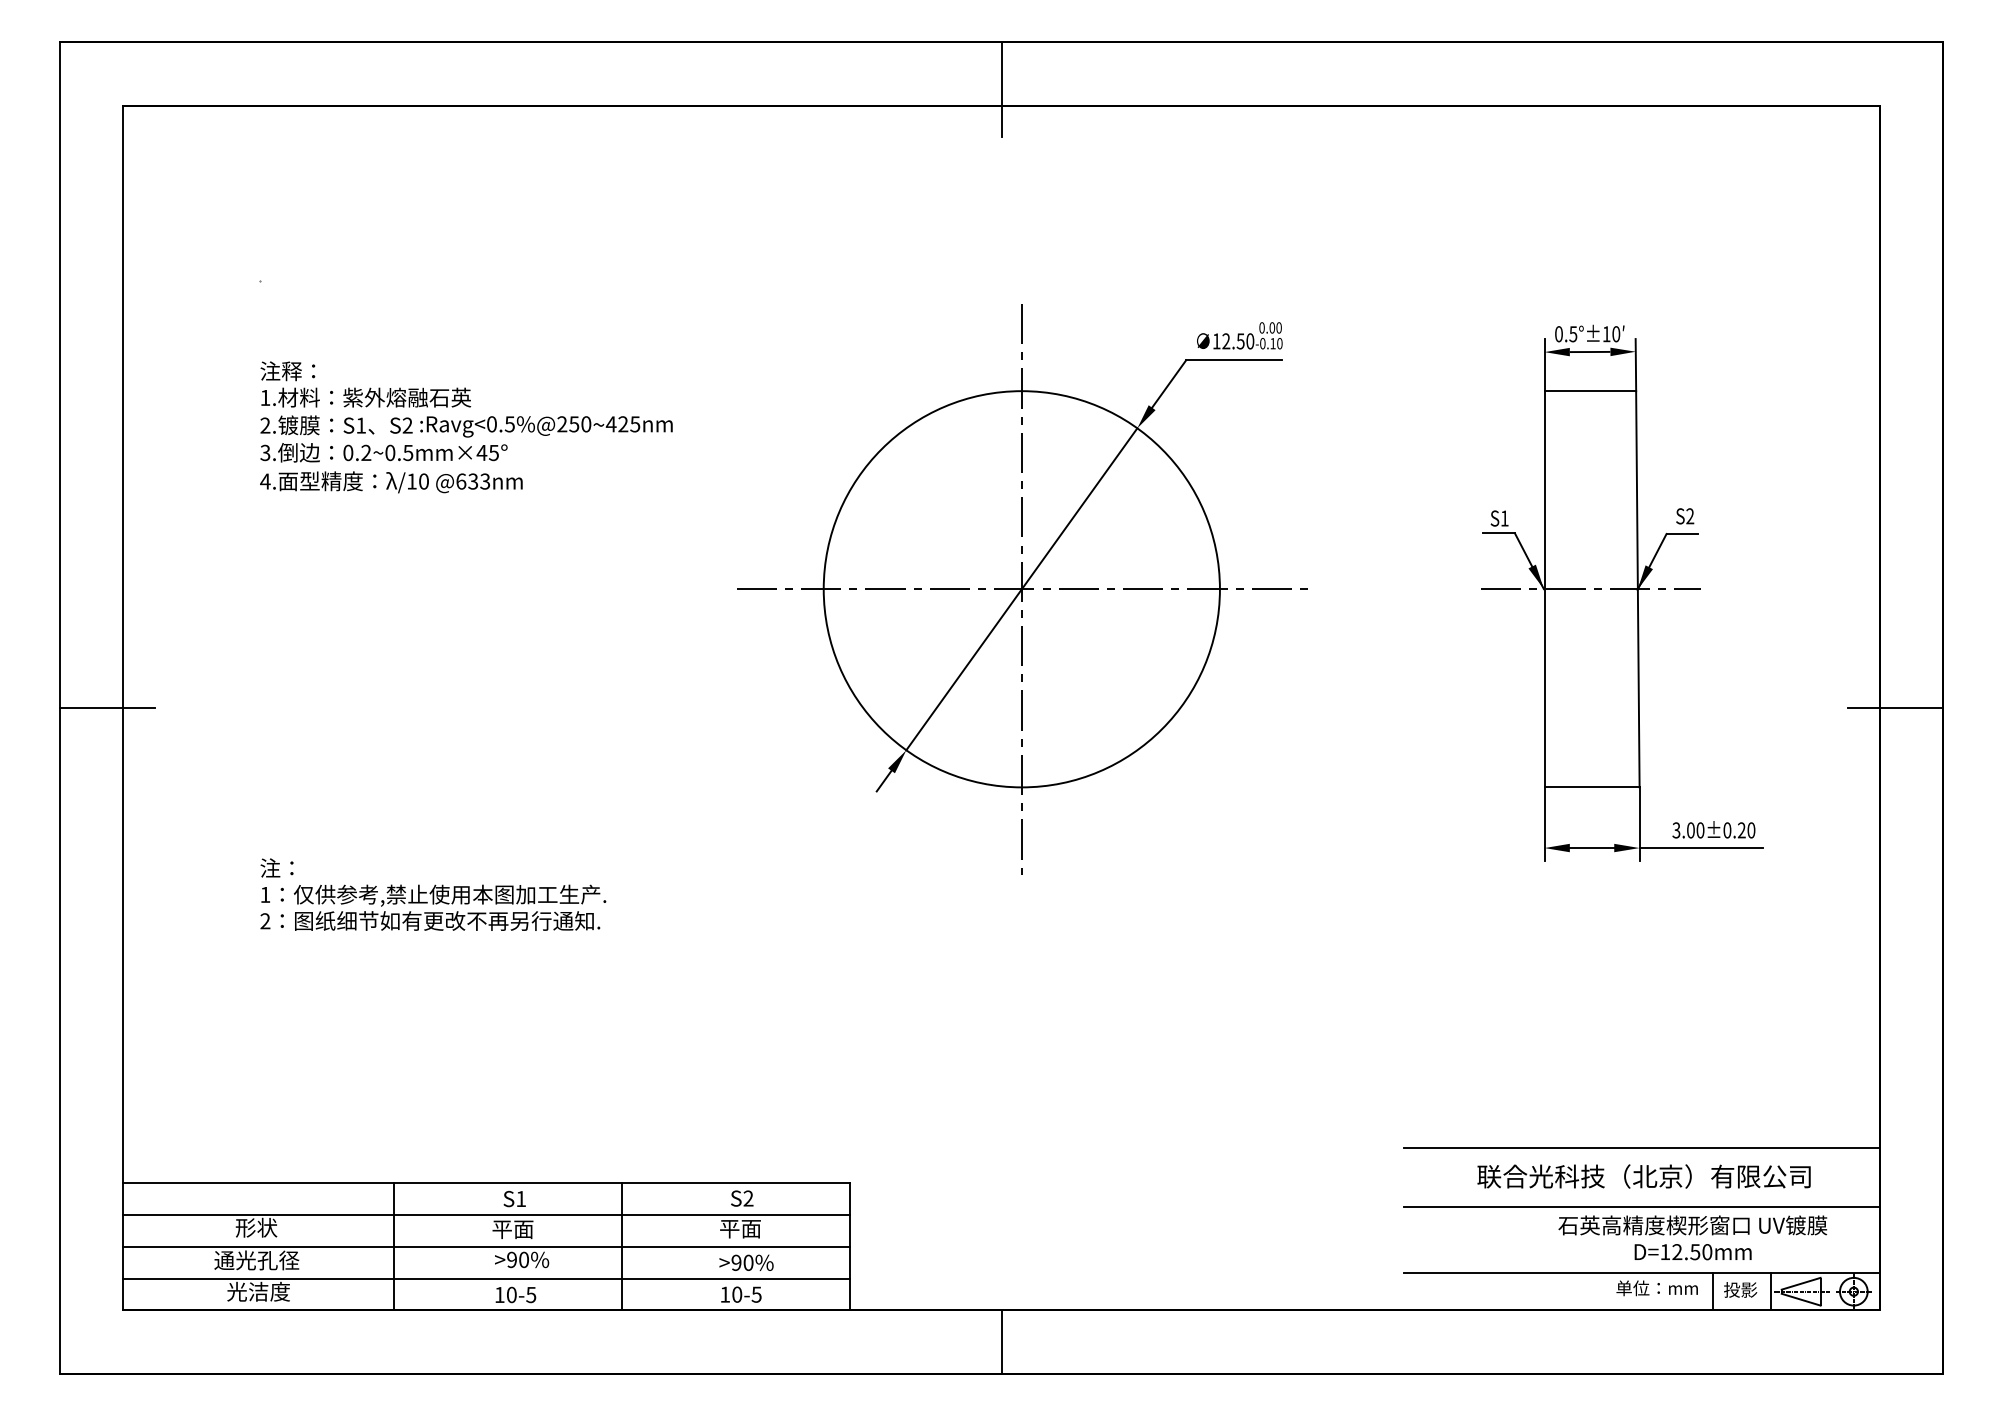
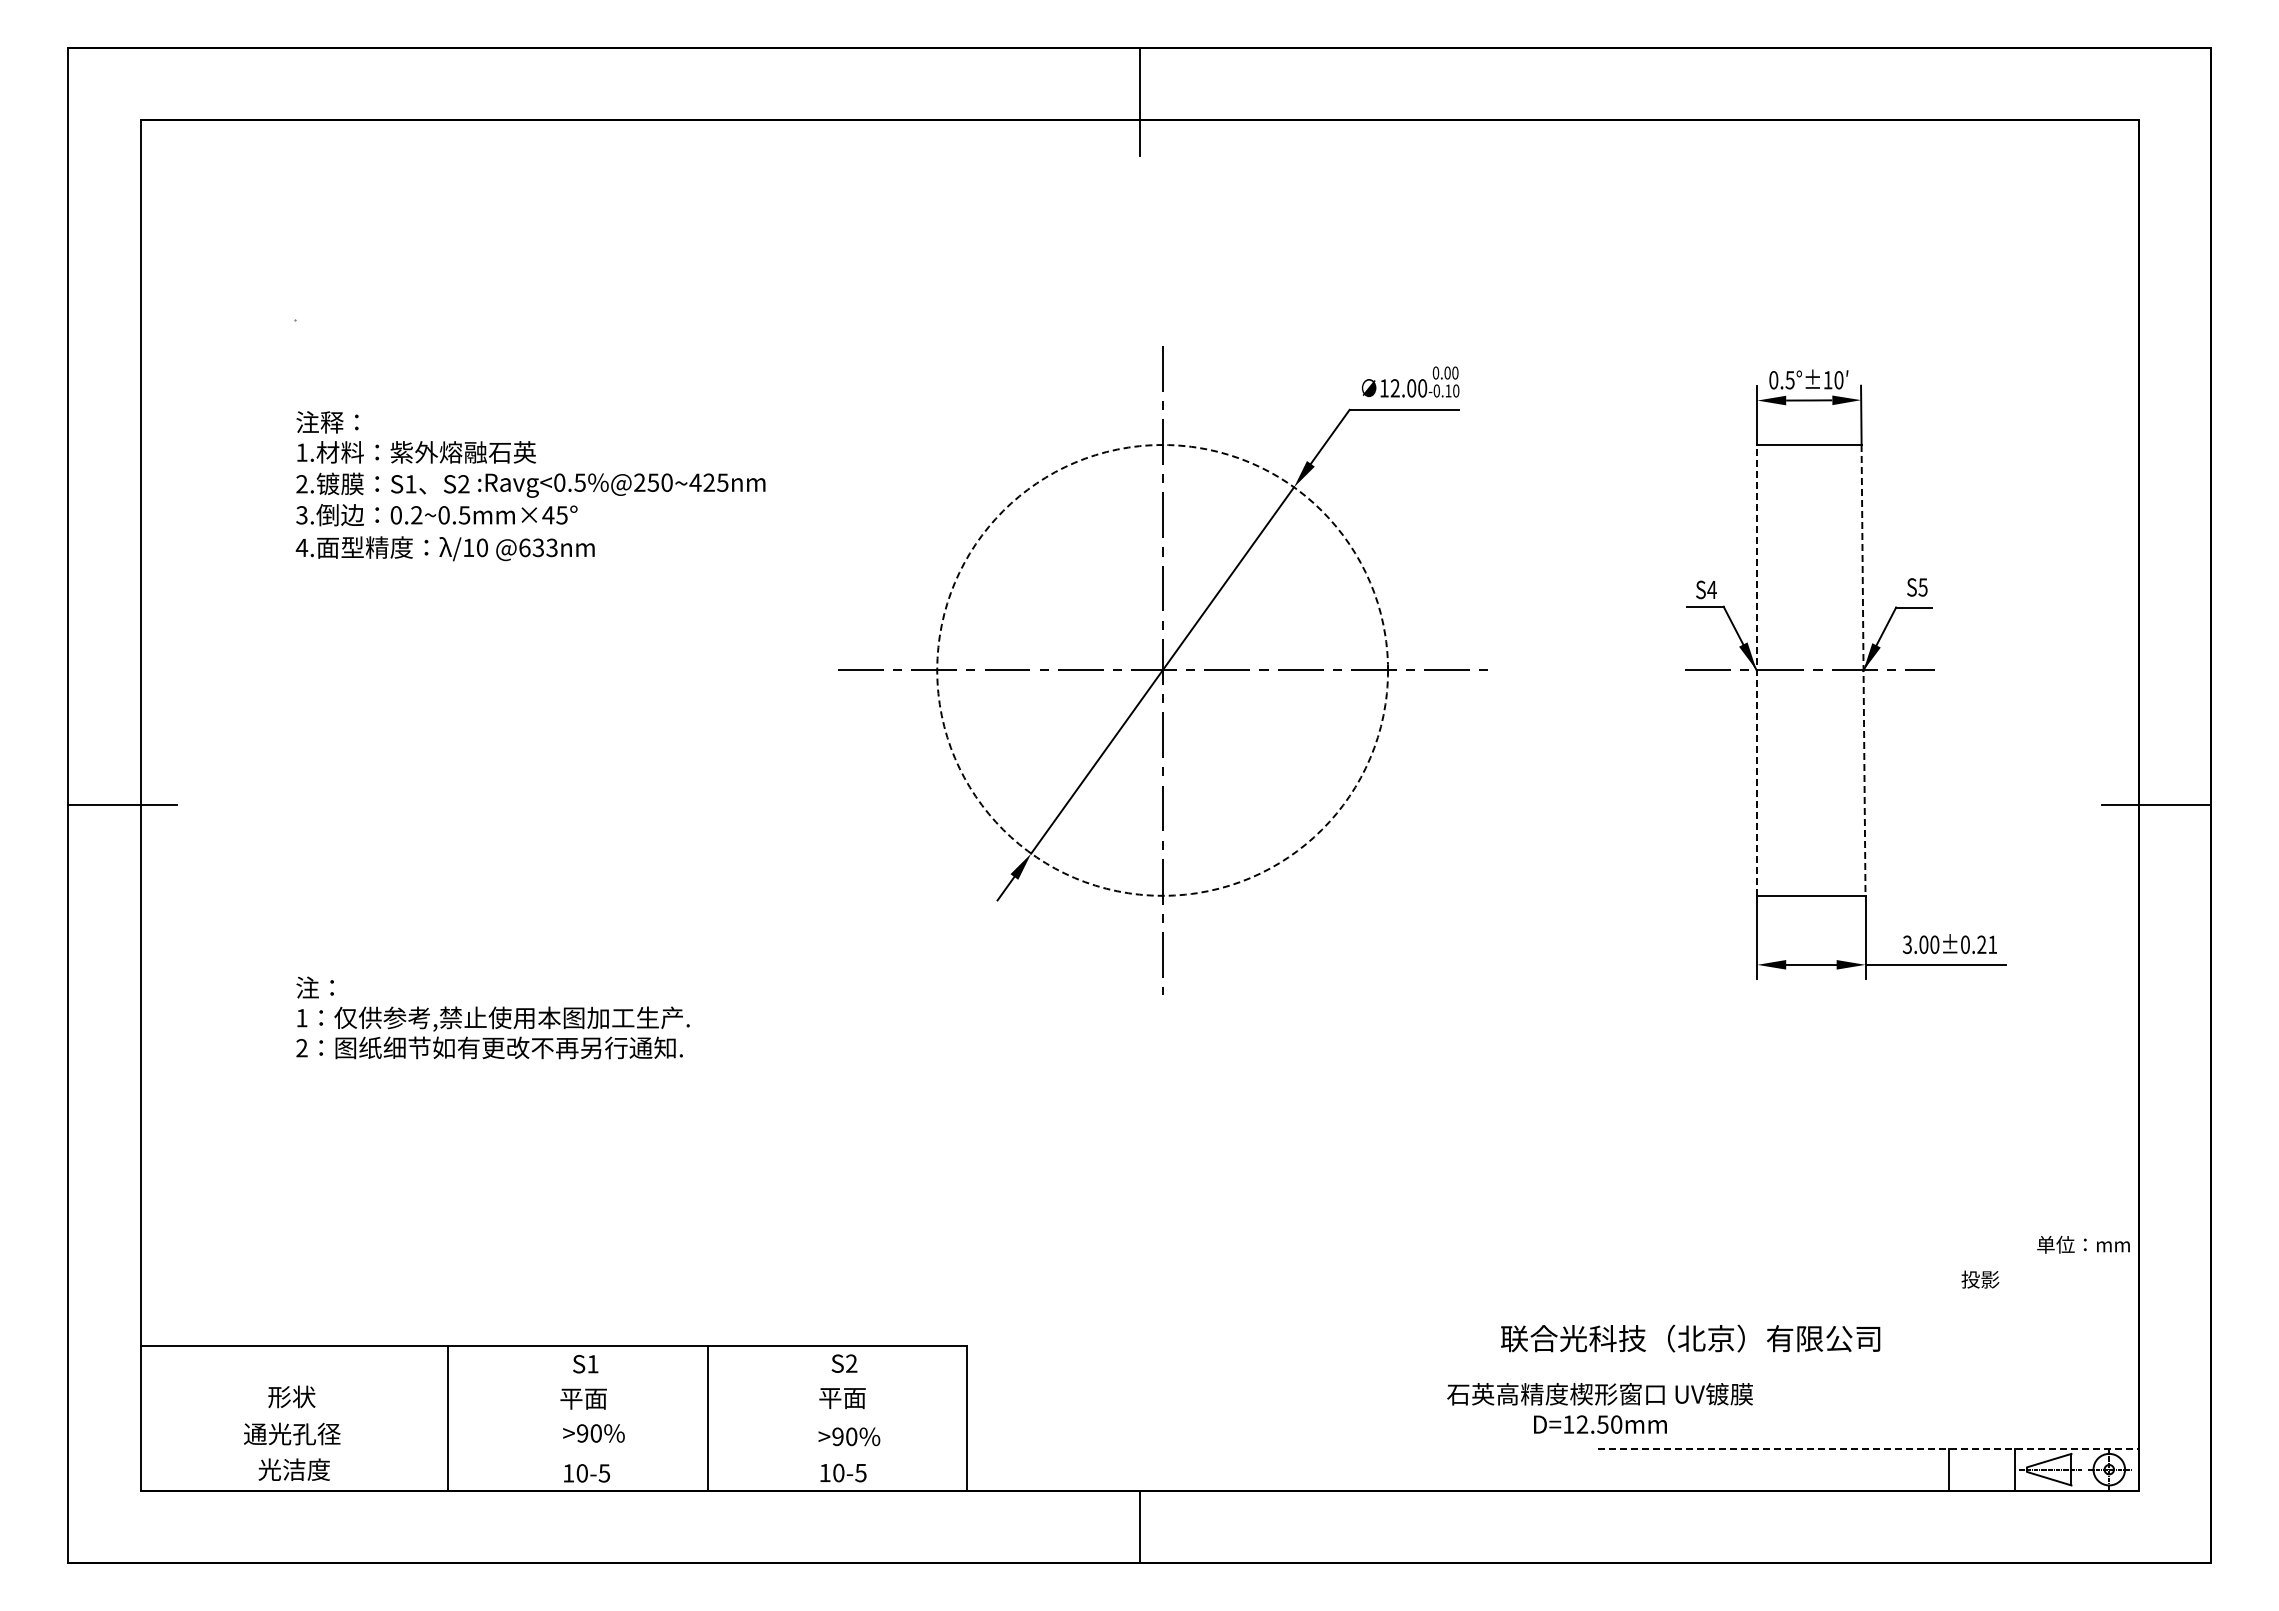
text: (1240, 341) -> (1411, 388), 12.50 -> 12.00
text: (1689, 516) -> (1922, 587), S2 -> S5
text: (1504, 518) -> (1711, 589), S1 -> S4
line: (1544, 588) -> (1757, 669), solid -> dashed
circle: (1021, 589) -> (1162, 670), solid -> dashed
line: (1637, 589) -> (1863, 670), solid -> dashed
text: (1751, 830) -> (1992, 944), 3.00±0.20 -> 3.00±0.21
line: (1641, 1147) -> (1867, 1305), removed
text: (1643, 1176) -> (1690, 1338), moved
line: (1641, 1206) -> (1867, 1372), removed
line: (486, 1215) -> (553, 1382), removed
text: (1692, 1237) -> (1599, 1408), moved
line: (486, 1246) -> (553, 1418), removed
line: (1642, 1273) -> (1868, 1448), solid -> dashed
line: (486, 1278) -> (553, 1454), removed
text: (1657, 1288) -> (2083, 1244), moved
text: (1740, 1289) -> (1980, 1279), moved

